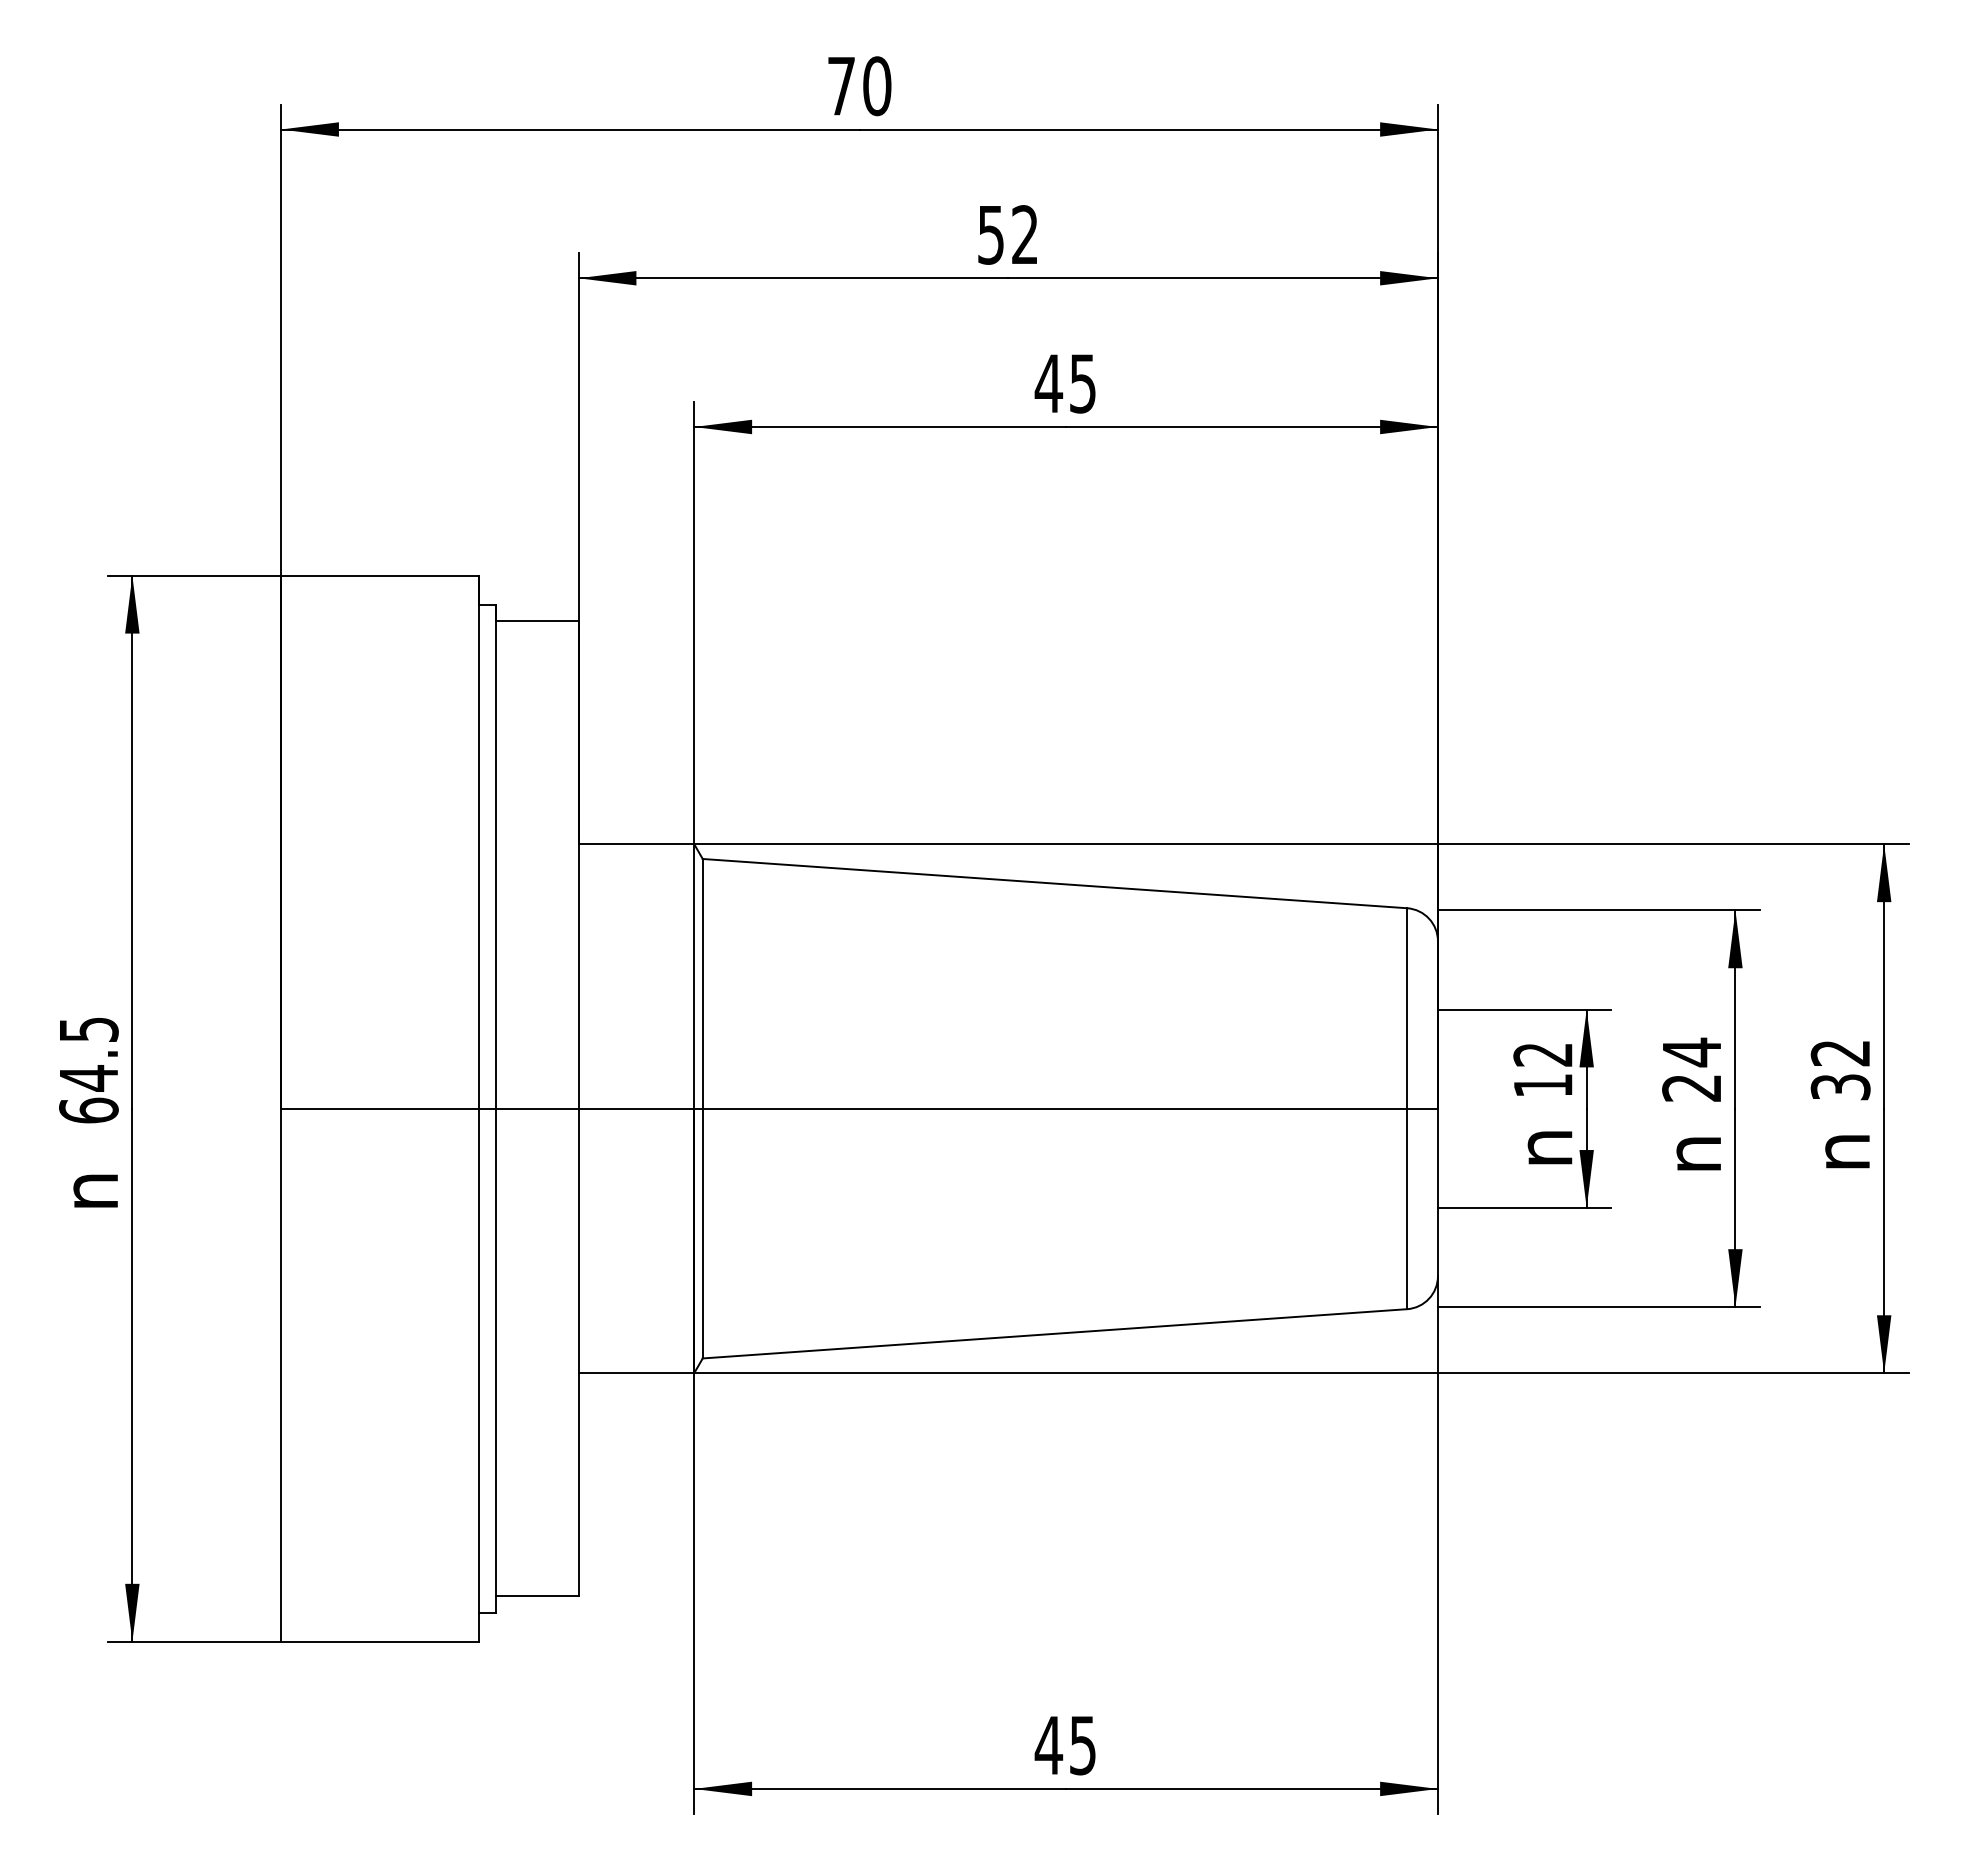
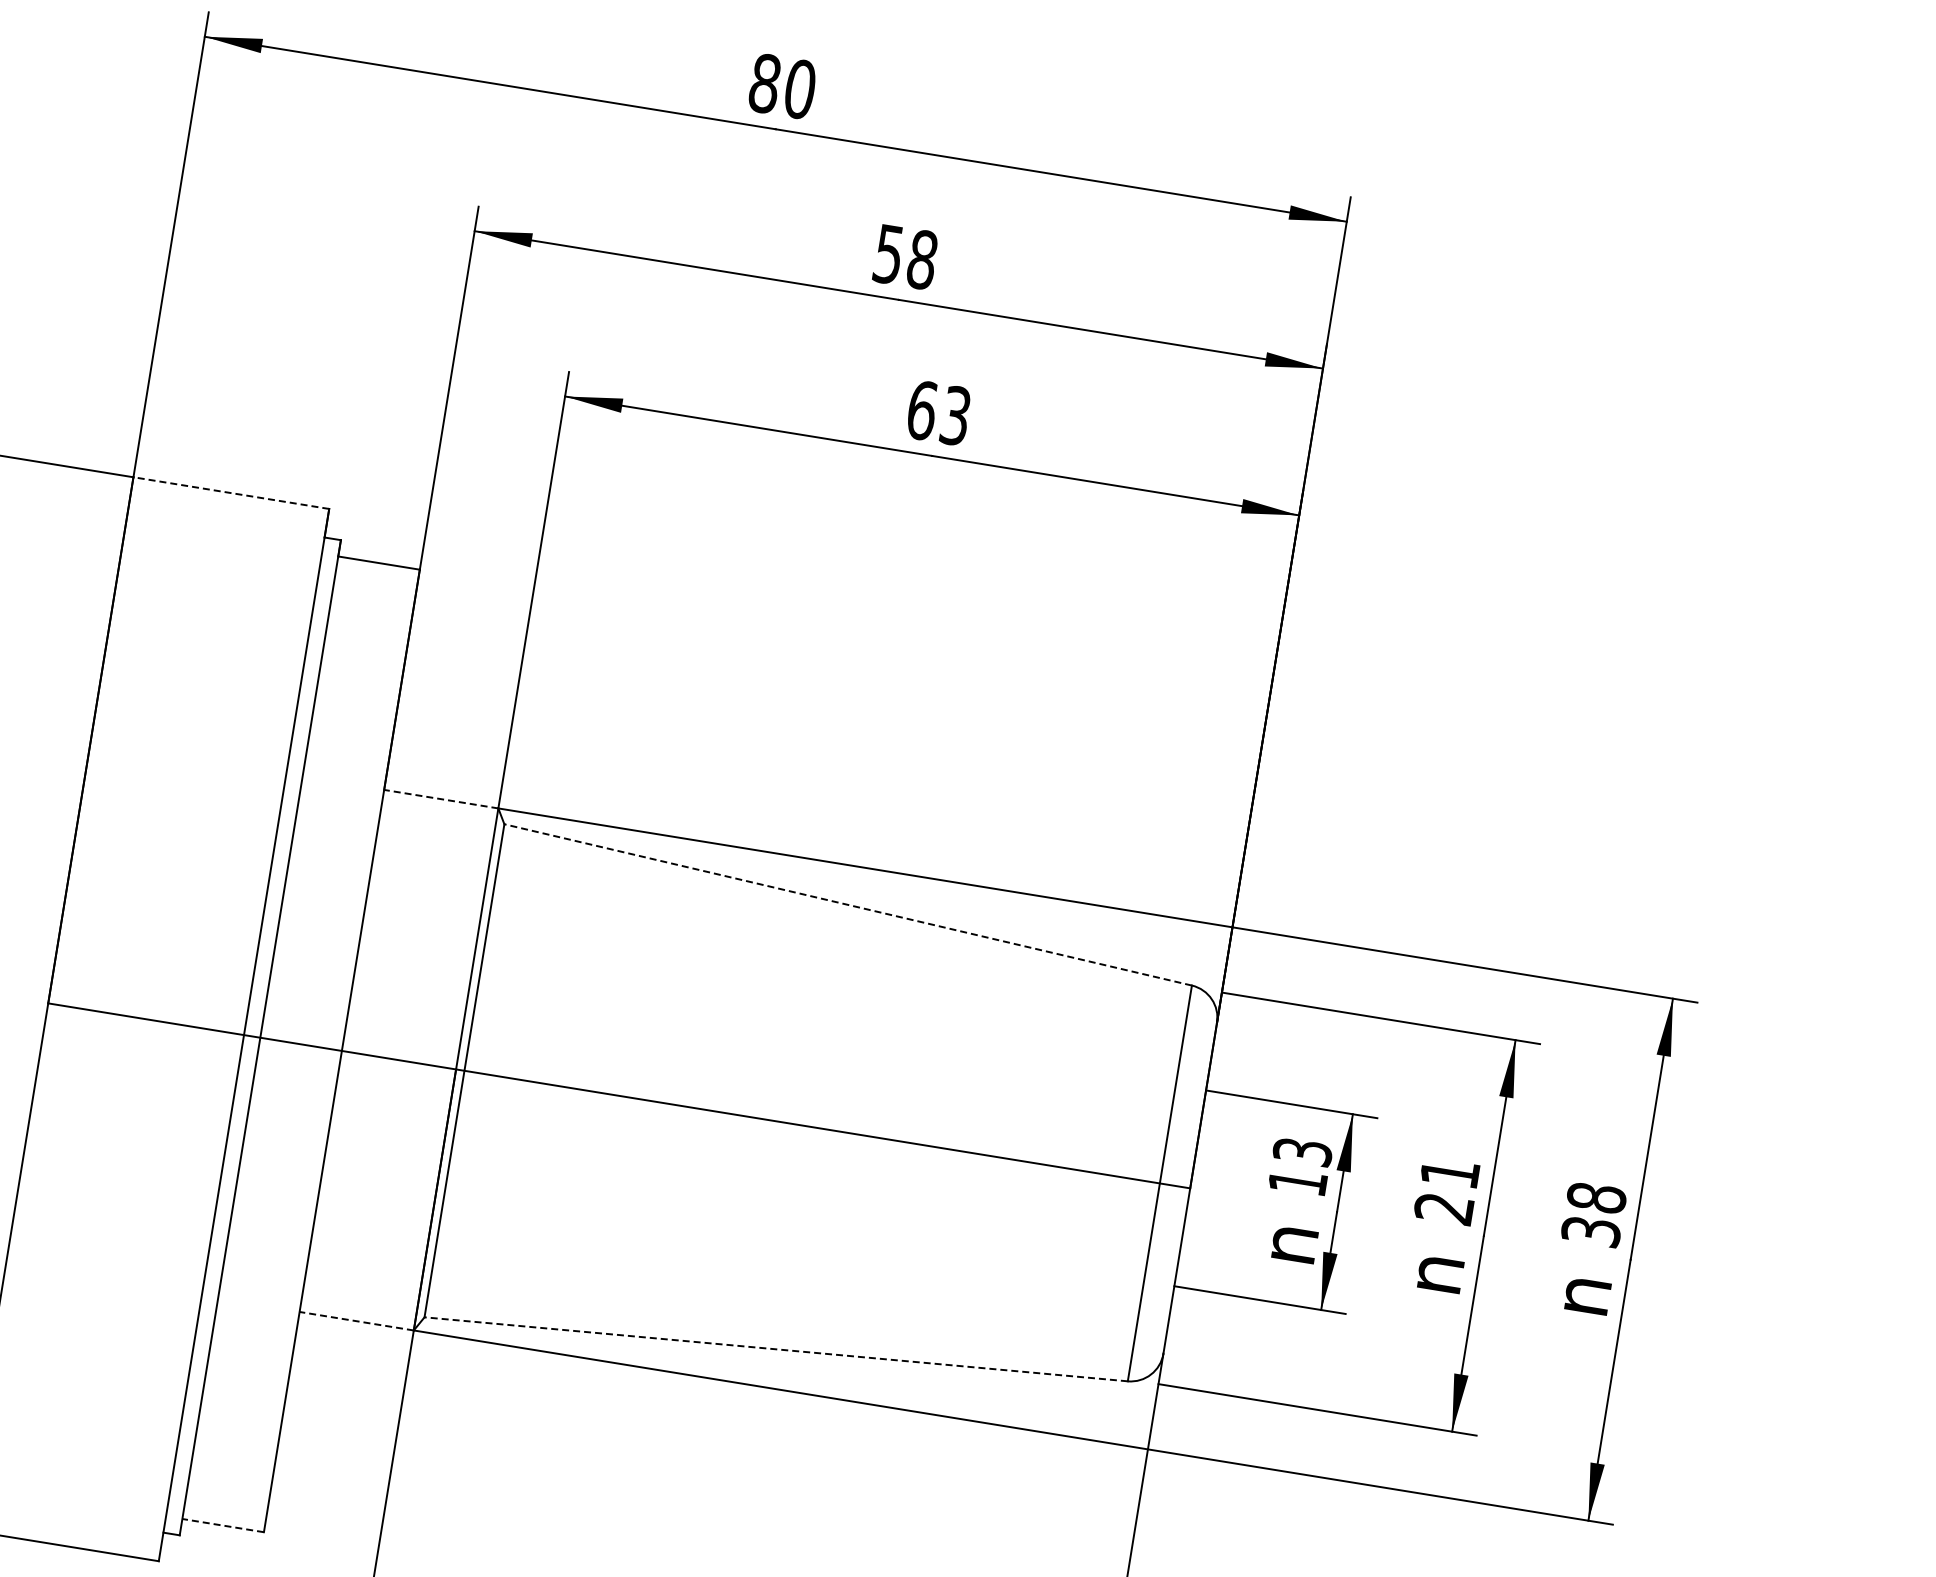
text: (841, 86) -> (764, 83), 70 -> 80
text: (1025, 234) -> (922, 259), 52 -> 58
text: (1064, 383) -> (937, 412), 45 -> 63
line: (379, 575) -> (230, 492), solid -> dashed
line: (636, 844) -> (441, 799), solid -> dashed
line: (1054, 883) -> (847, 904), solid -> dashed
text: (1691, 1052) -> (1449, 1173), 24 -> 21
text: (1840, 1052) -> (1596, 1197), 32 -> 38
text: (1543, 1054) -> (1303, 1151), 12 -> 13
line: (1054, 1333) -> (775, 1348), solid -> dashed
line: (636, 1373) -> (356, 1321), solid -> dashed
line: (536, 1596) -> (222, 1525), solid -> dashed

